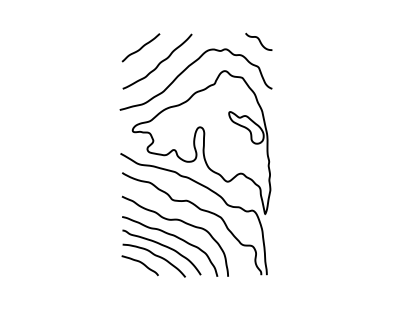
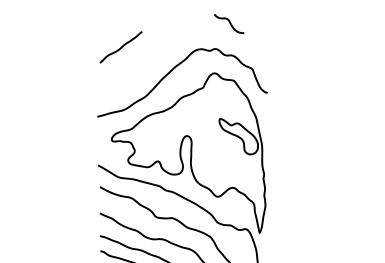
curve: (258, 40) -> (228, 22), moved
curve: (159, 62) -> (141, 63), removed

